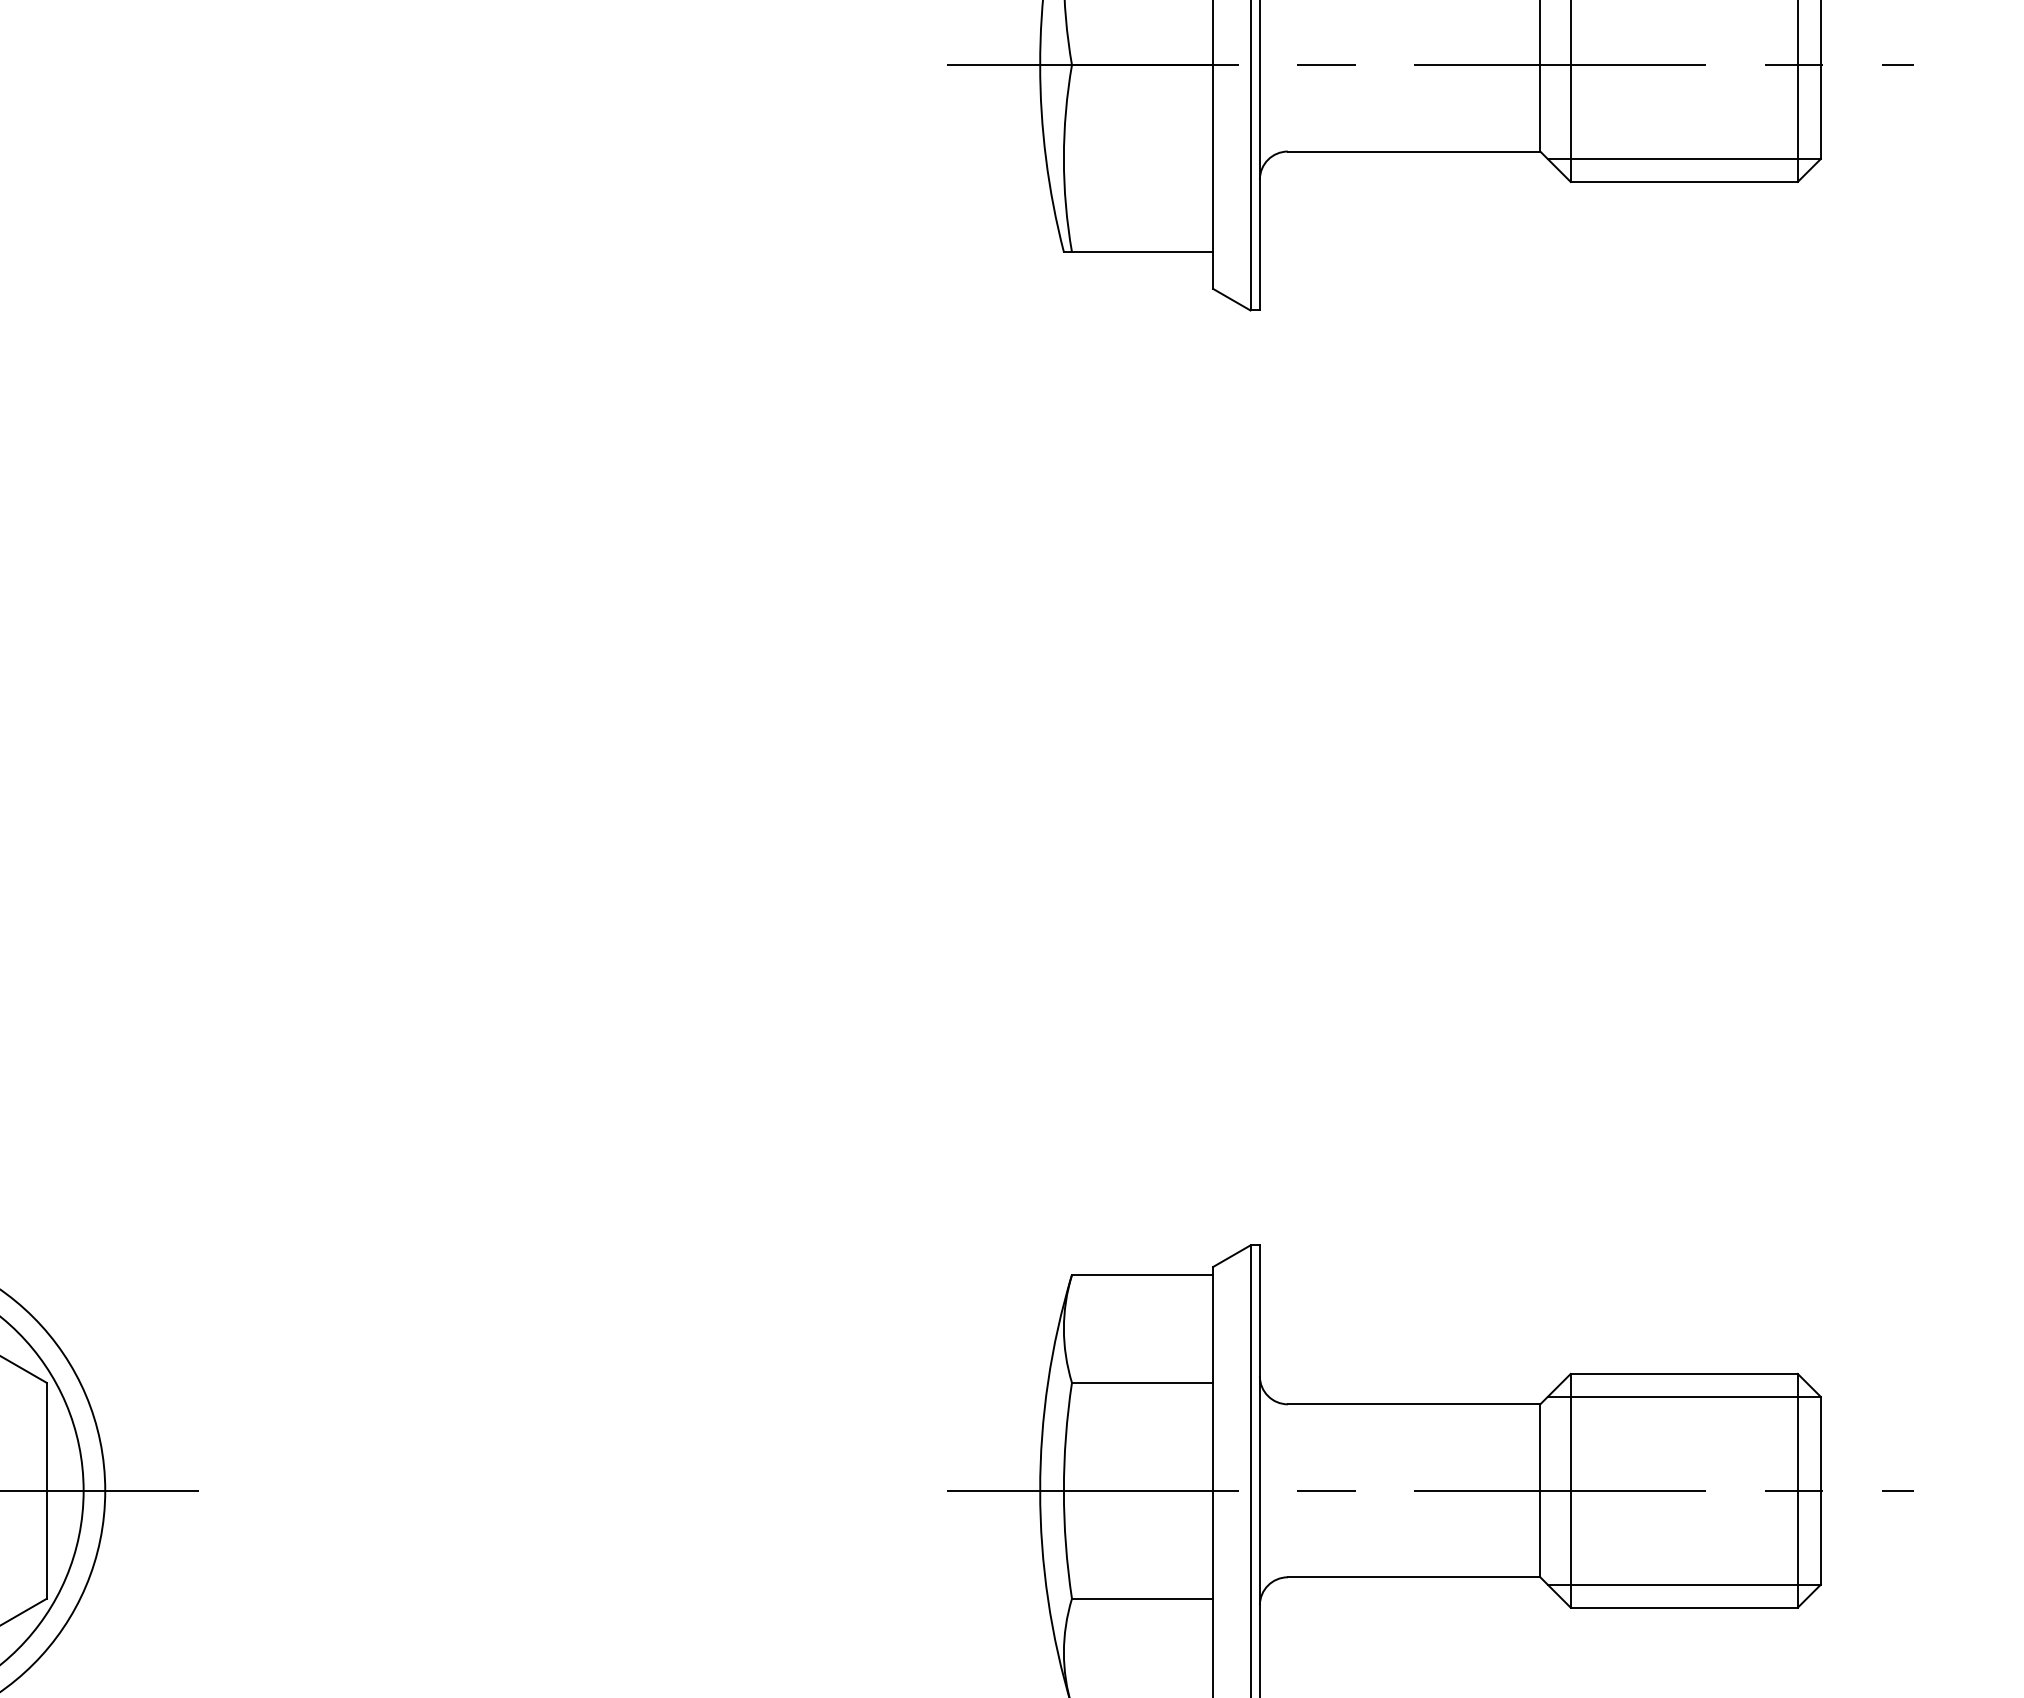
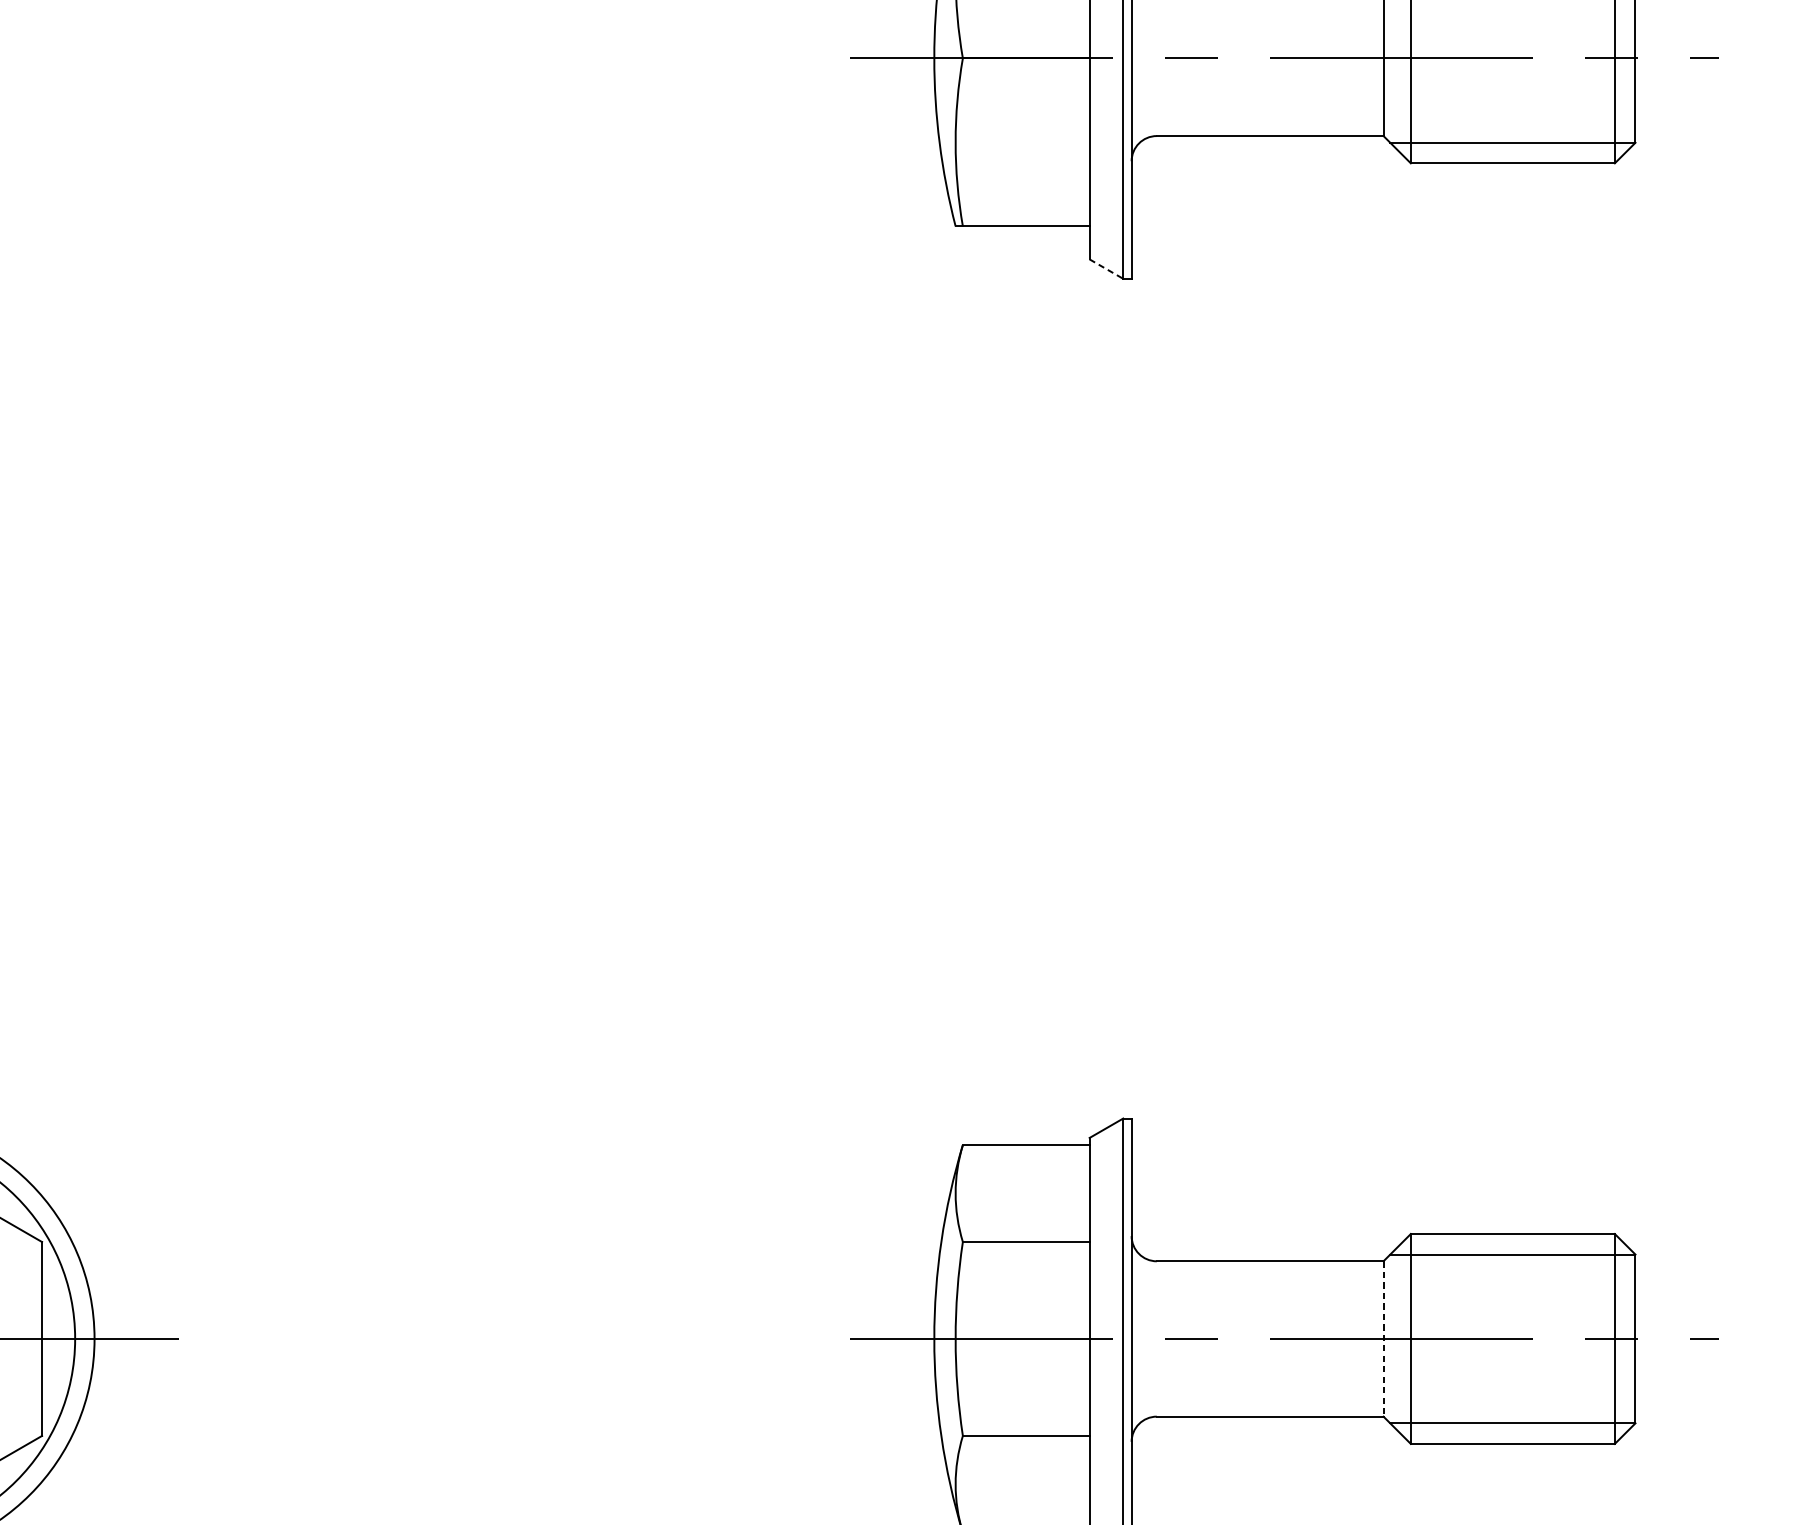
line: (1231, 299) -> (1106, 268), solid -> dashed
line: (1540, 1491) -> (1383, 1339), solid -> dashed

